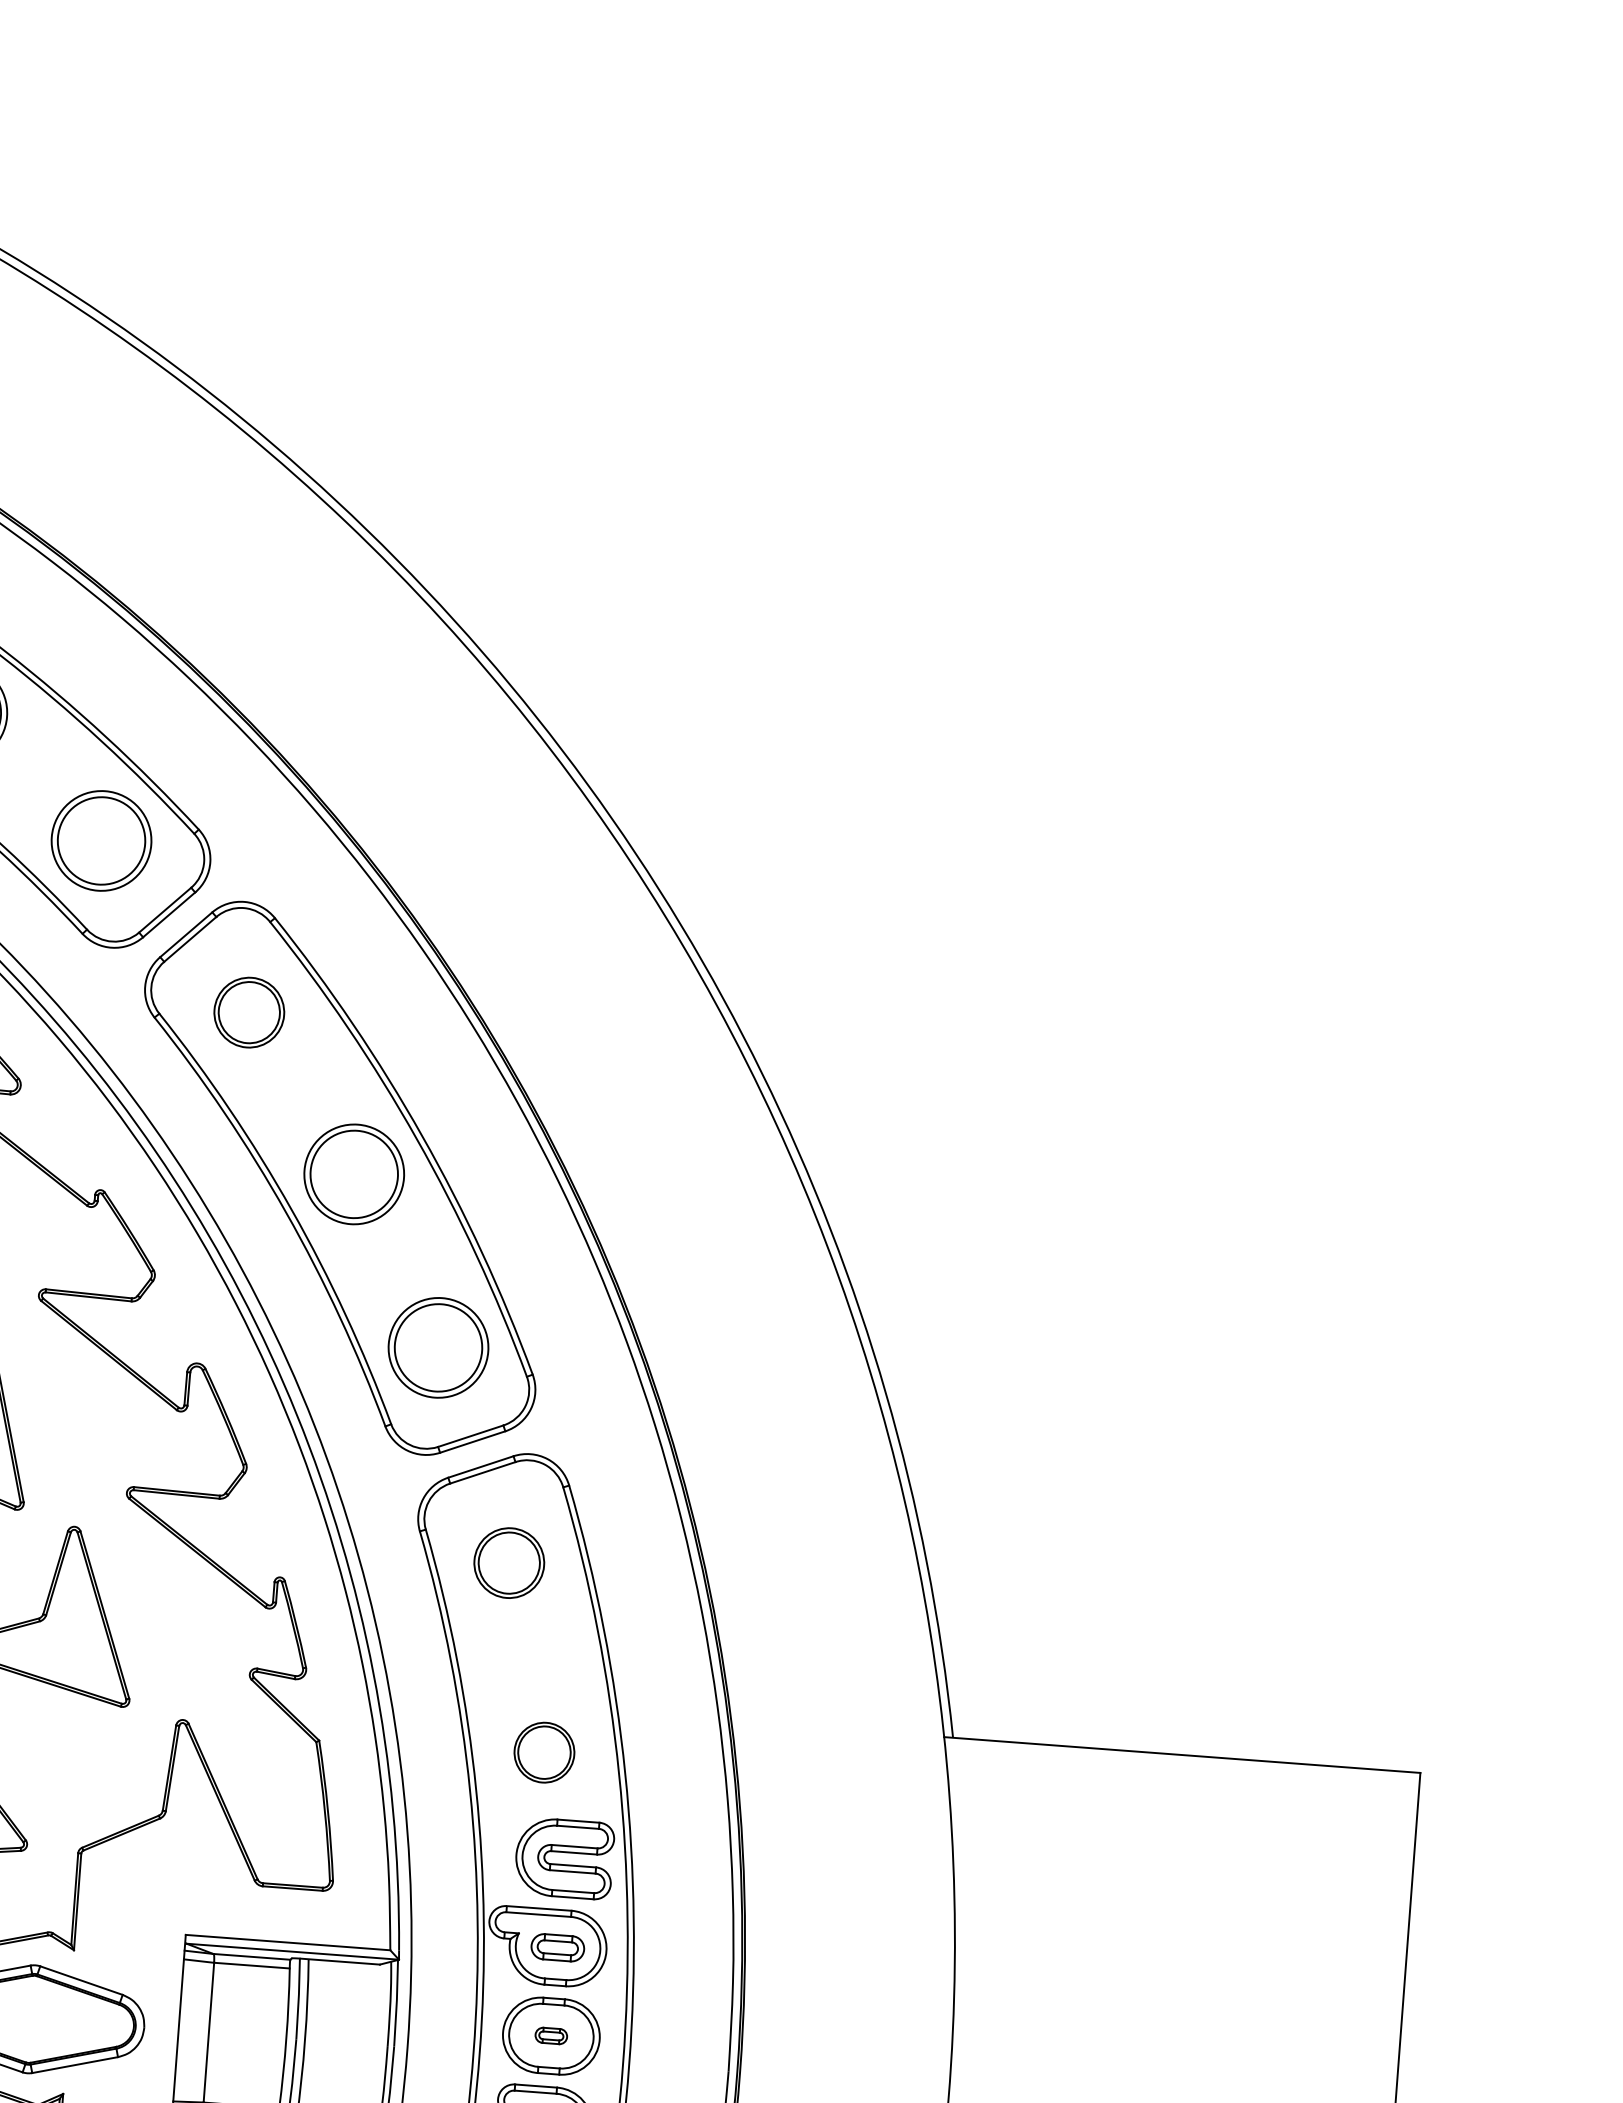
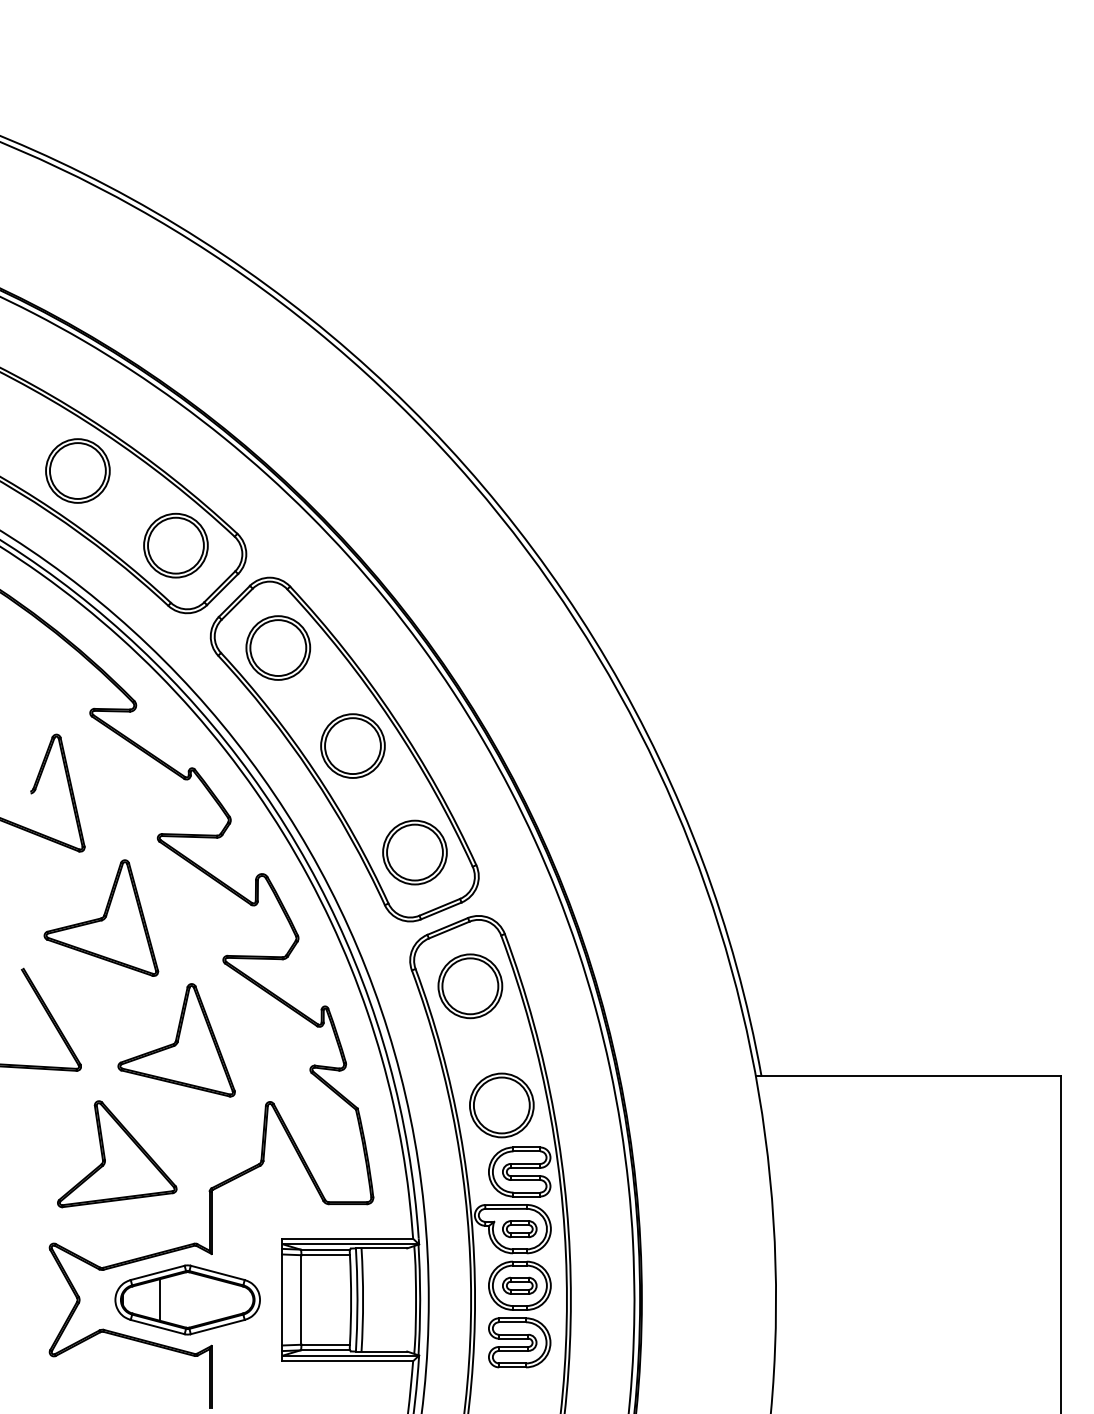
part: (249, 1011) -> (278, 647), size x1.43
part: (509, 1563) -> (470, 986), size x1.43
part: (543, 1752) -> (501, 1105), size x1.67
part: (550, 2035) -> (519, 1285), size x1.67

